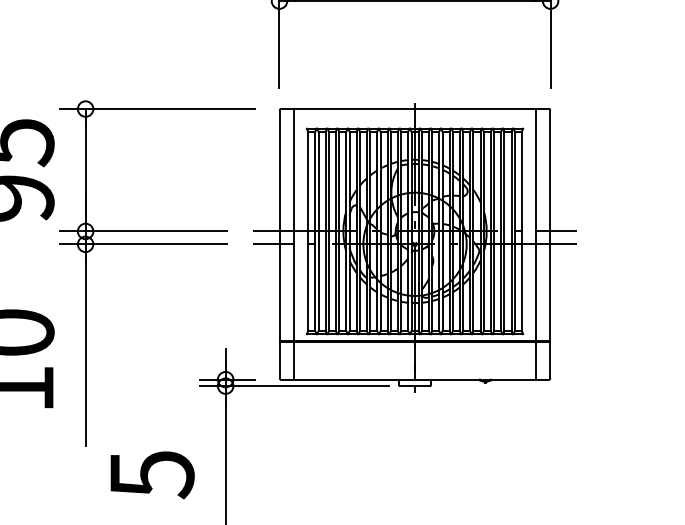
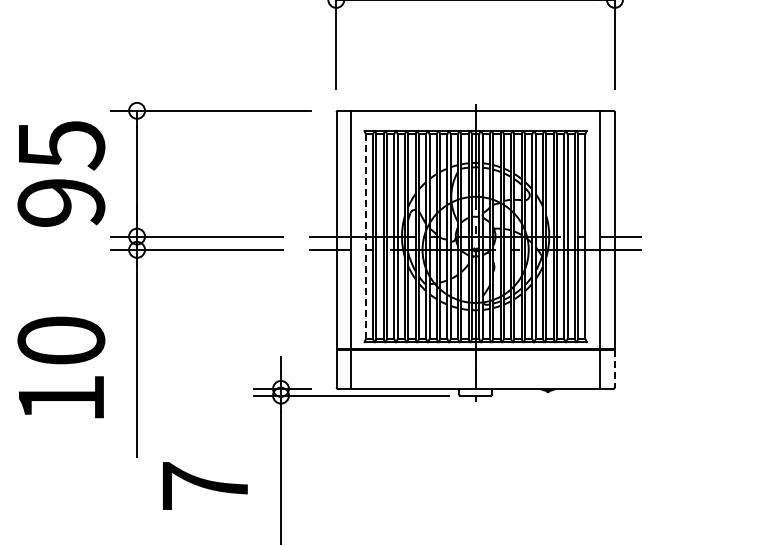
line: (307, 232) -> (365, 237), solid -> dashed
line: (550, 359) -> (614, 368), solid -> dashed
text: (153, 474) -> (206, 486), 5 -> 7

